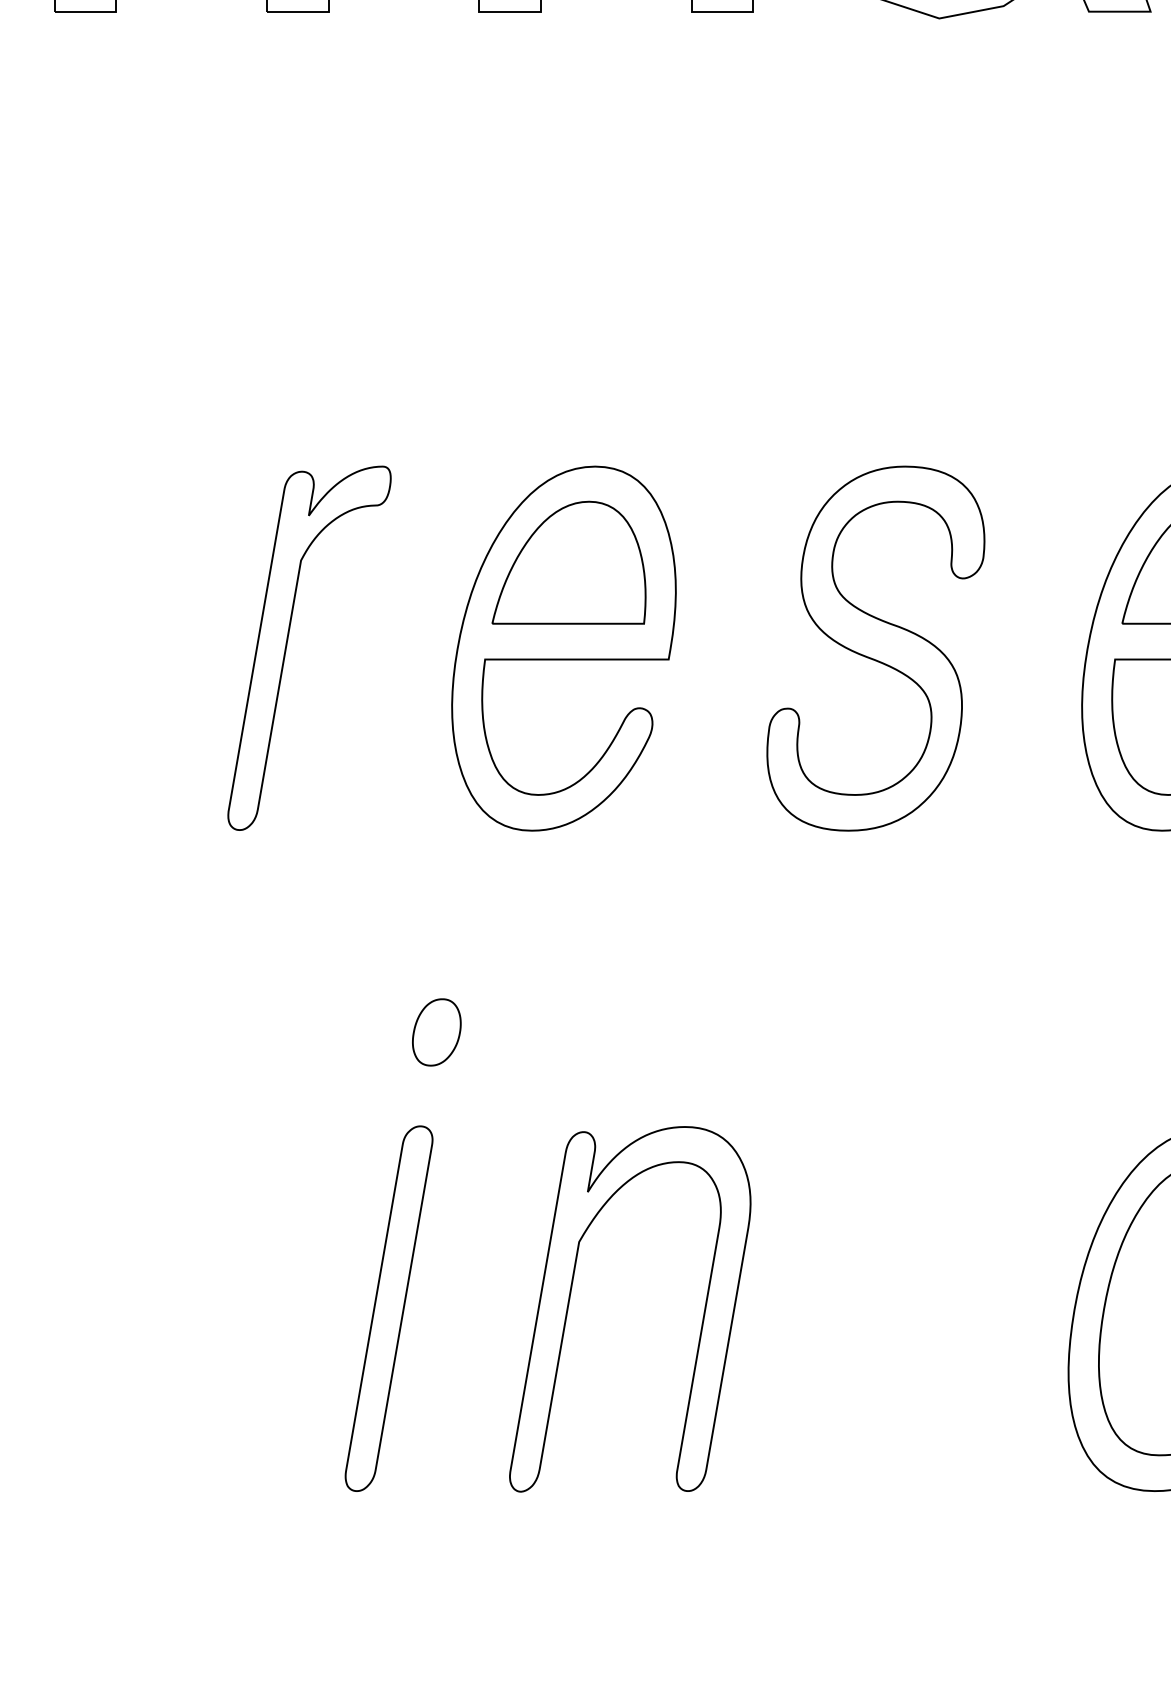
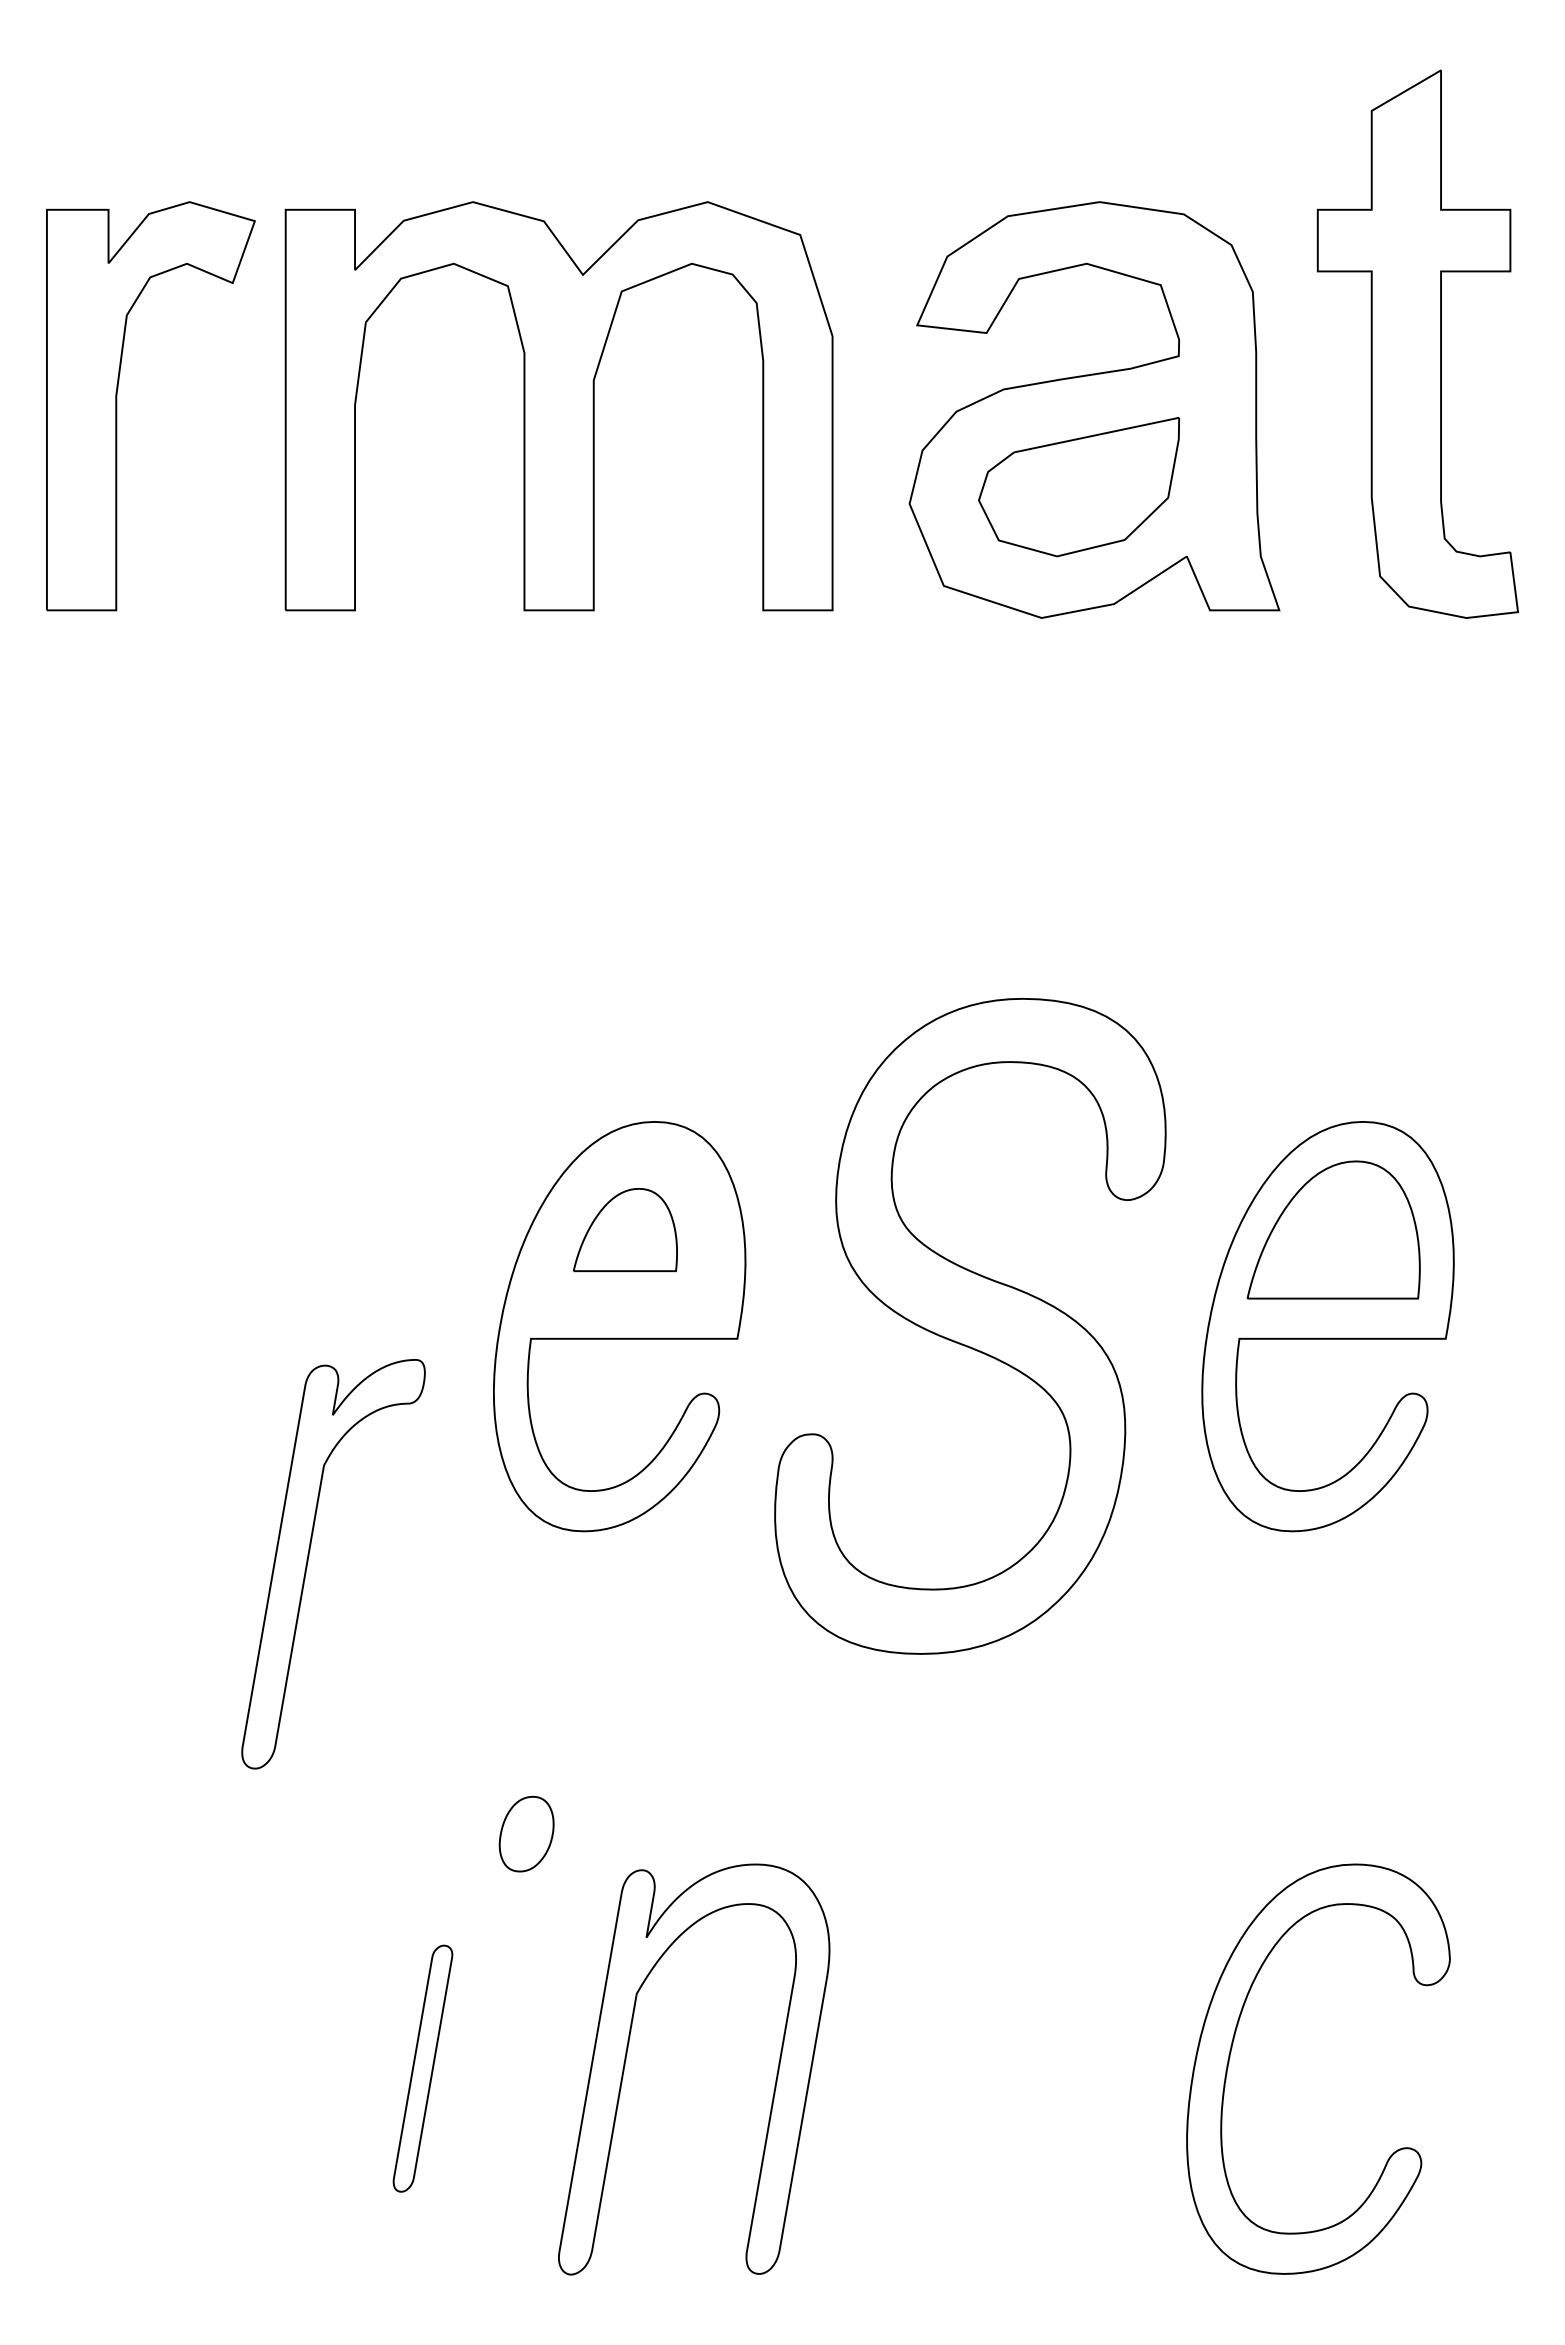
part: (569, 562) -> (625, 1229), size x0.6
part: (287, 646) -> (308, 1562), moved
part: (875, 648) -> (970, 1326), size x1.6
part: (436, 1032) -> (526, 1834), moved
part: (388, 1308) -> (422, 2068), size x0.6

